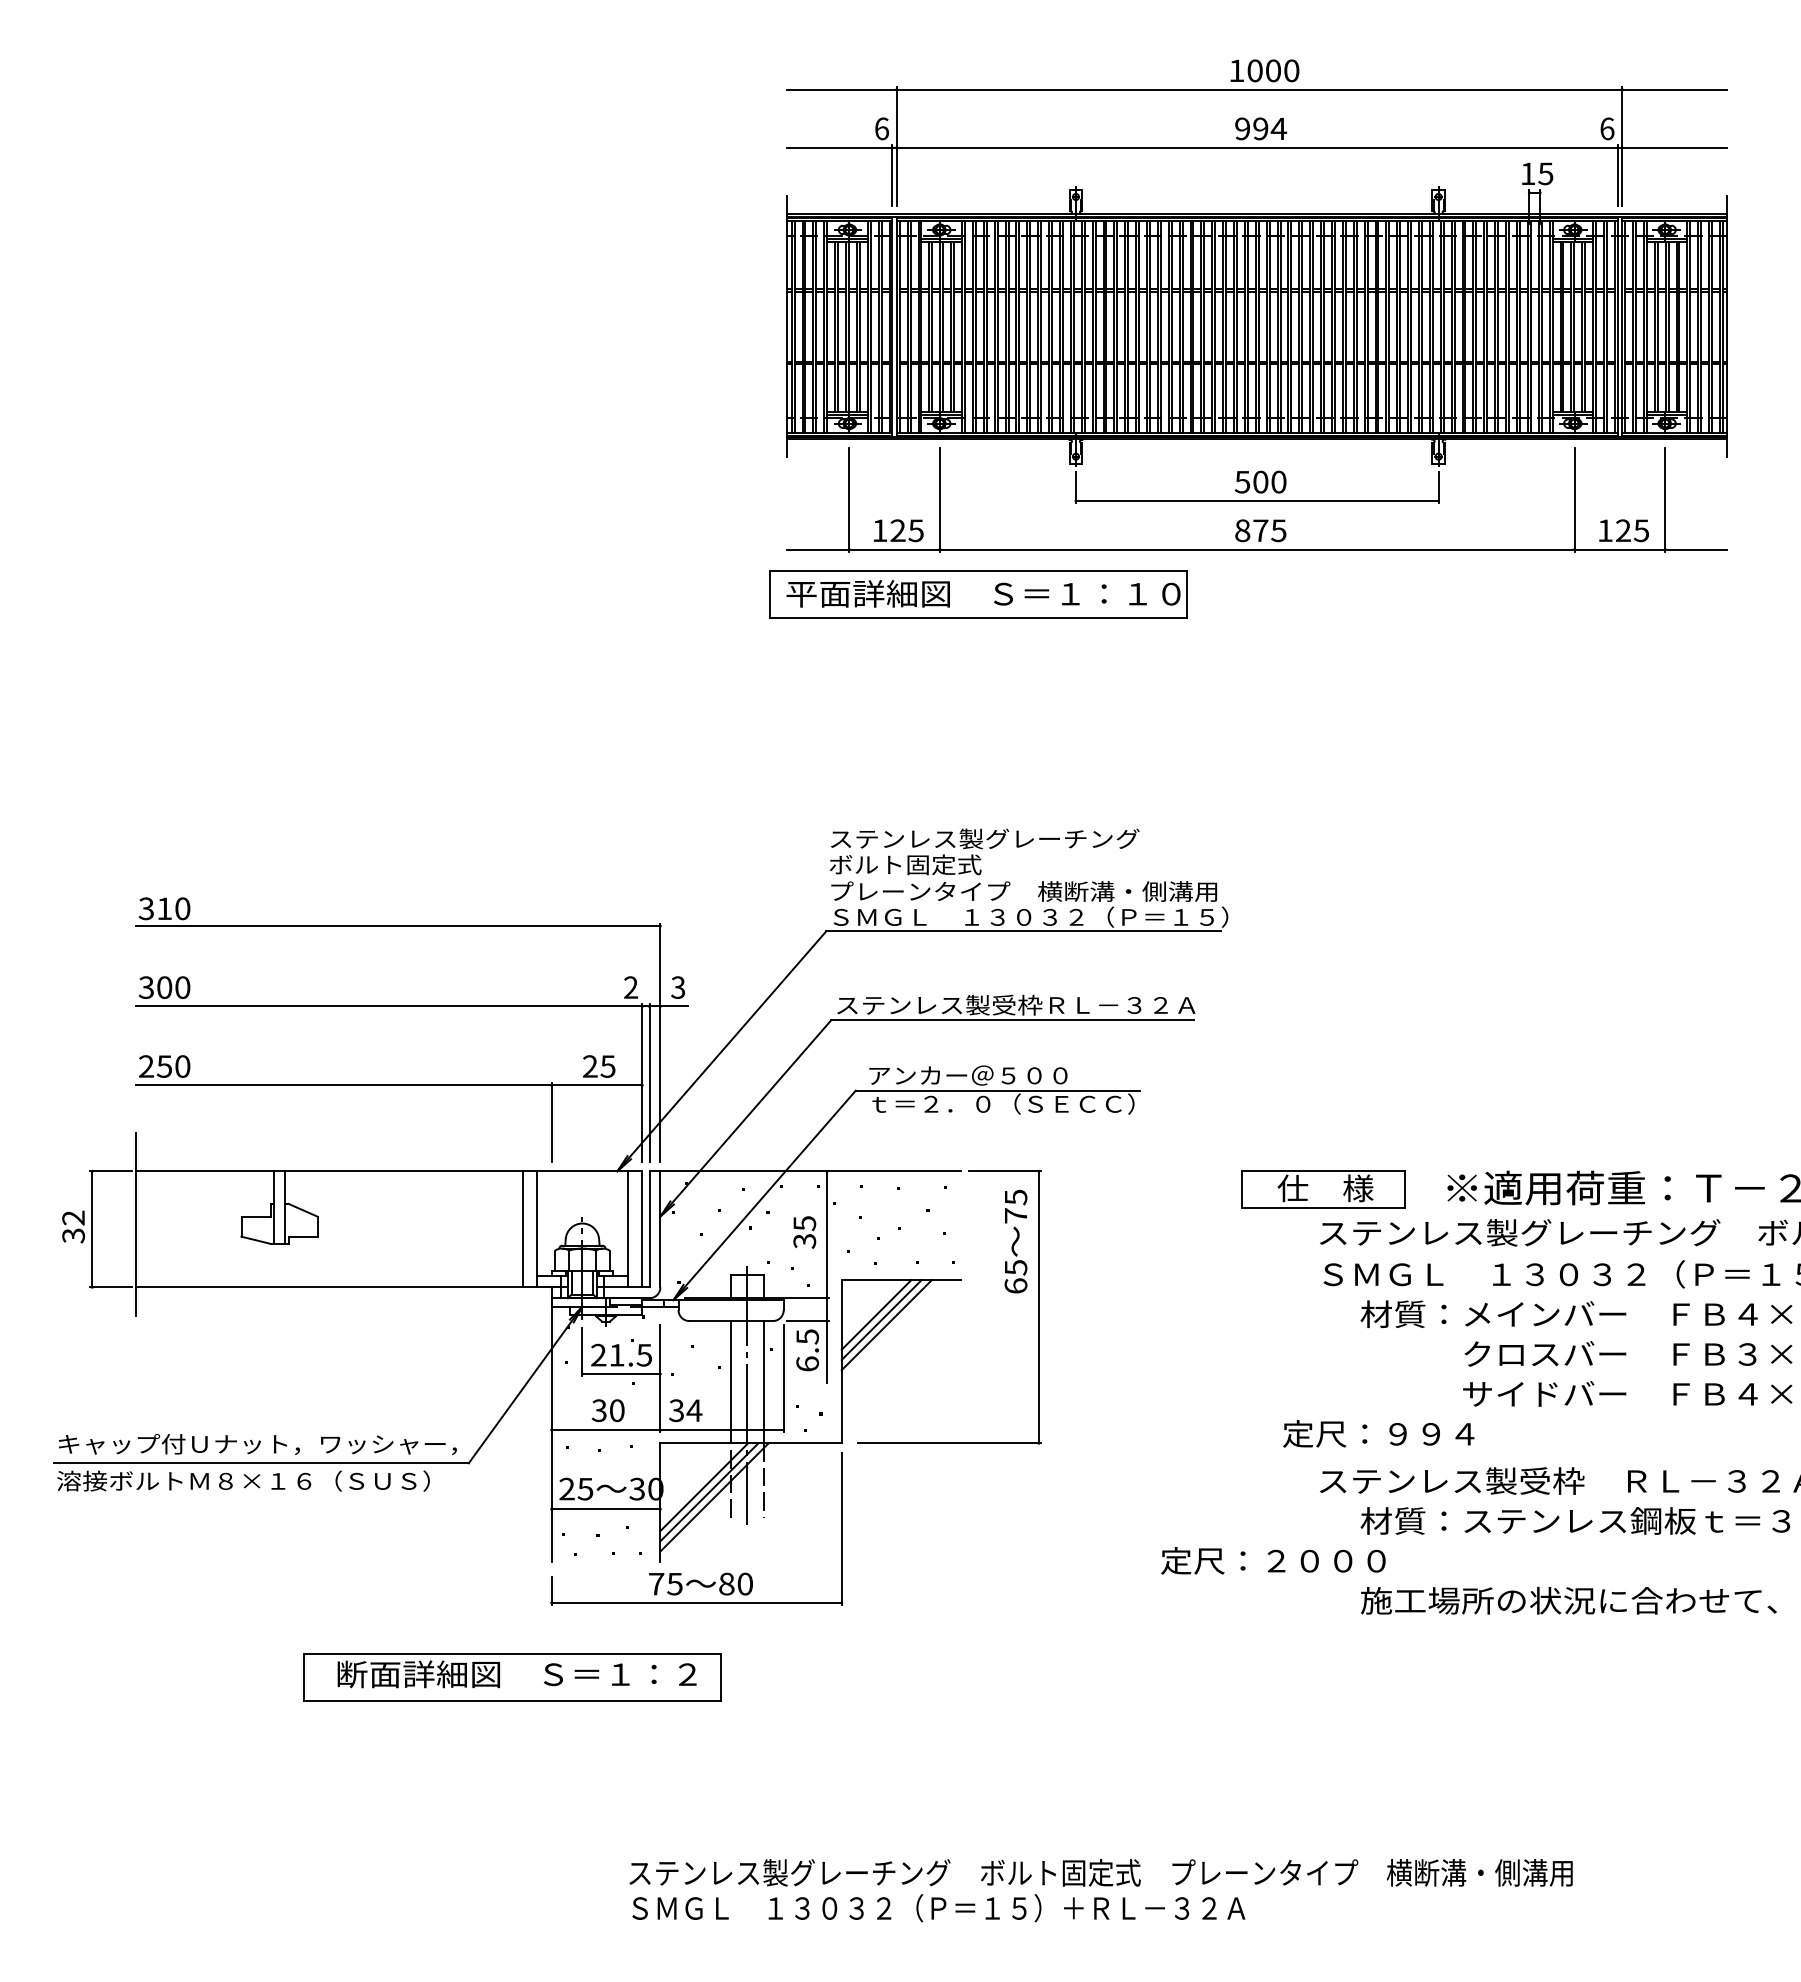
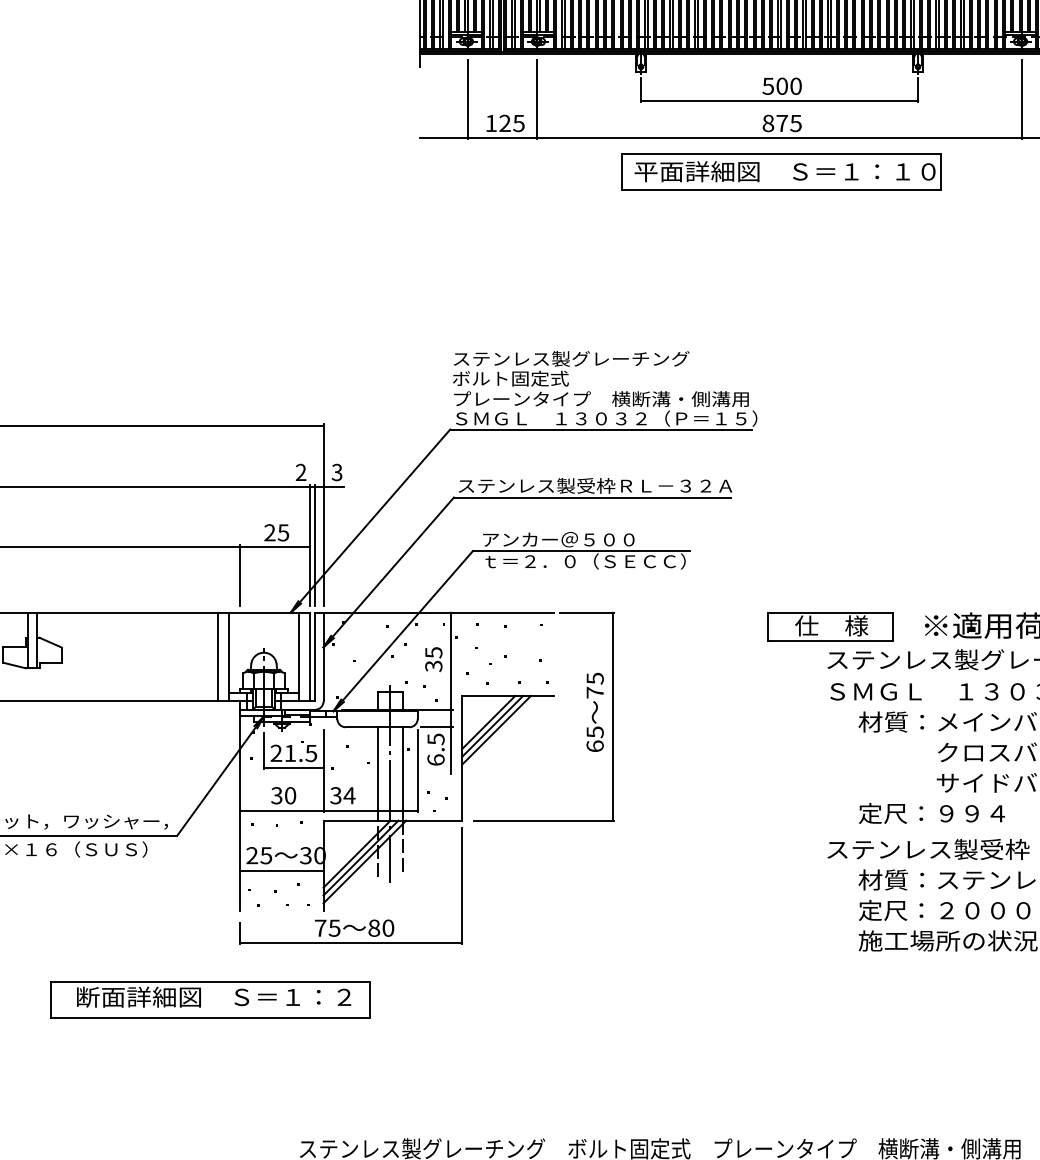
part: (978, 594) -> (781, 172), moved
text: (1015, 1241) -> (594, 712), moved
text: (1378, 1433) -> (931, 813), moved
text: (1273, 1560) -> (944, 910), moved

